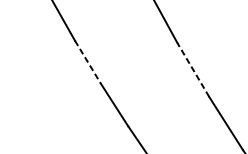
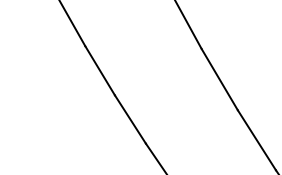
line: (88, 62) -> (100, 70), dashed -> solid
line: (193, 69) -> (219, 79), dashed -> solid

